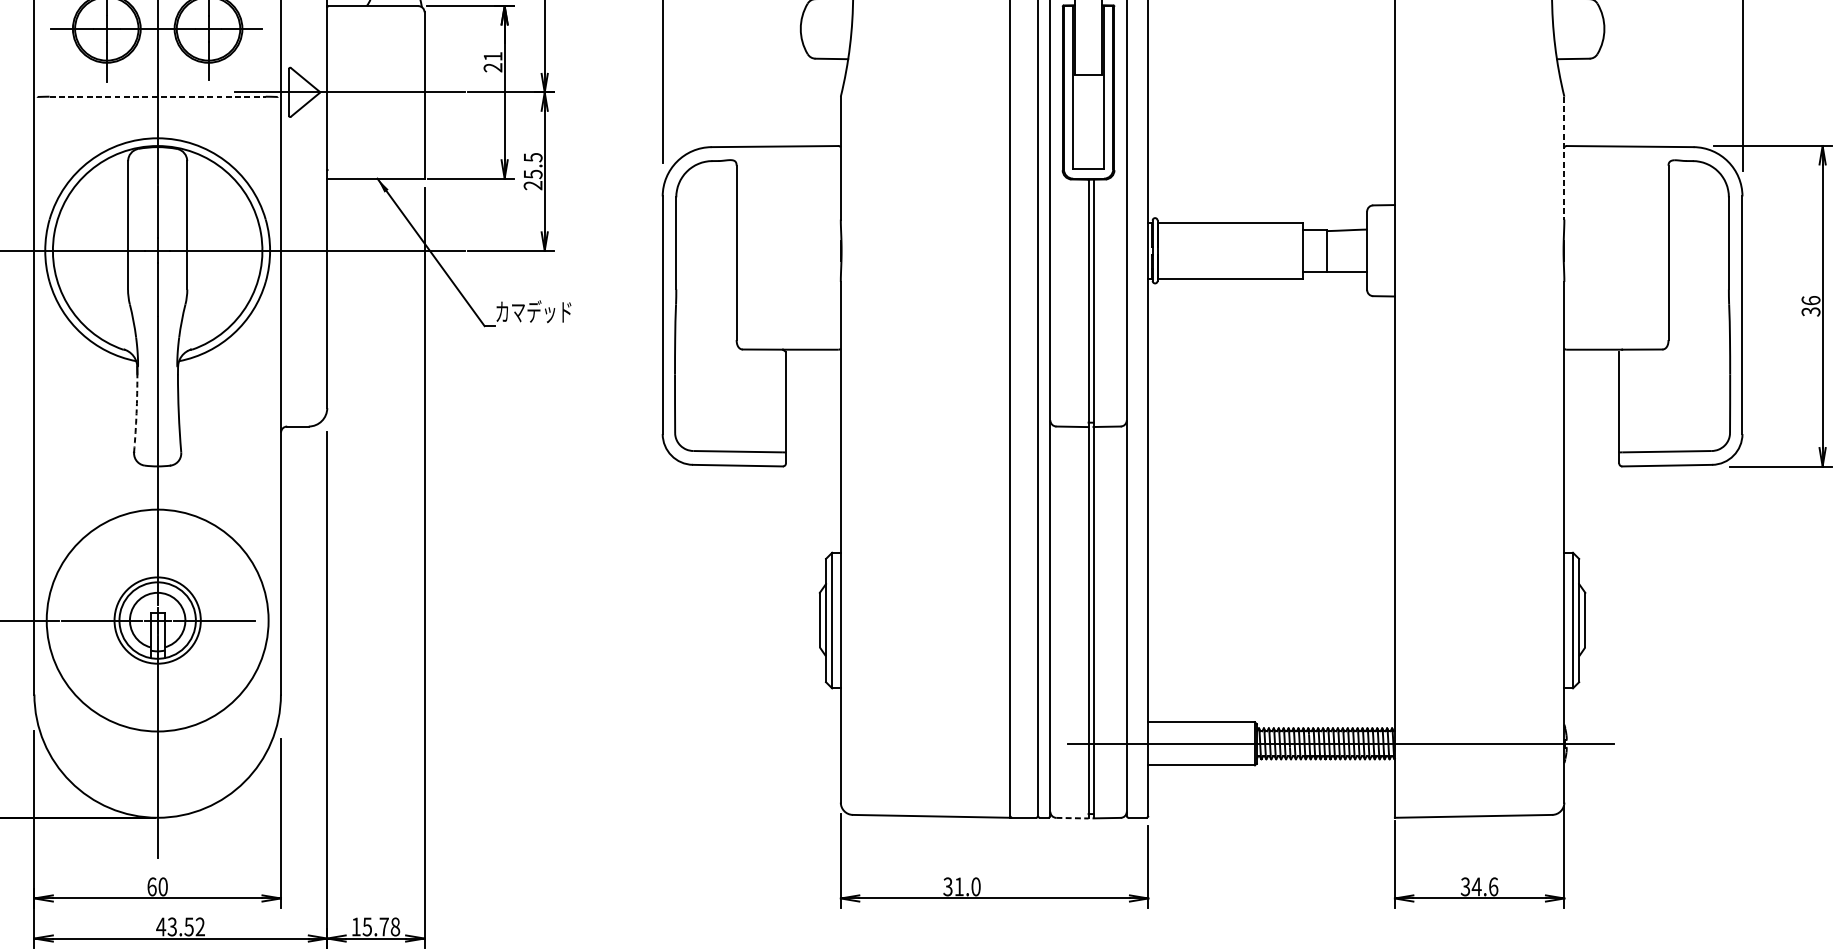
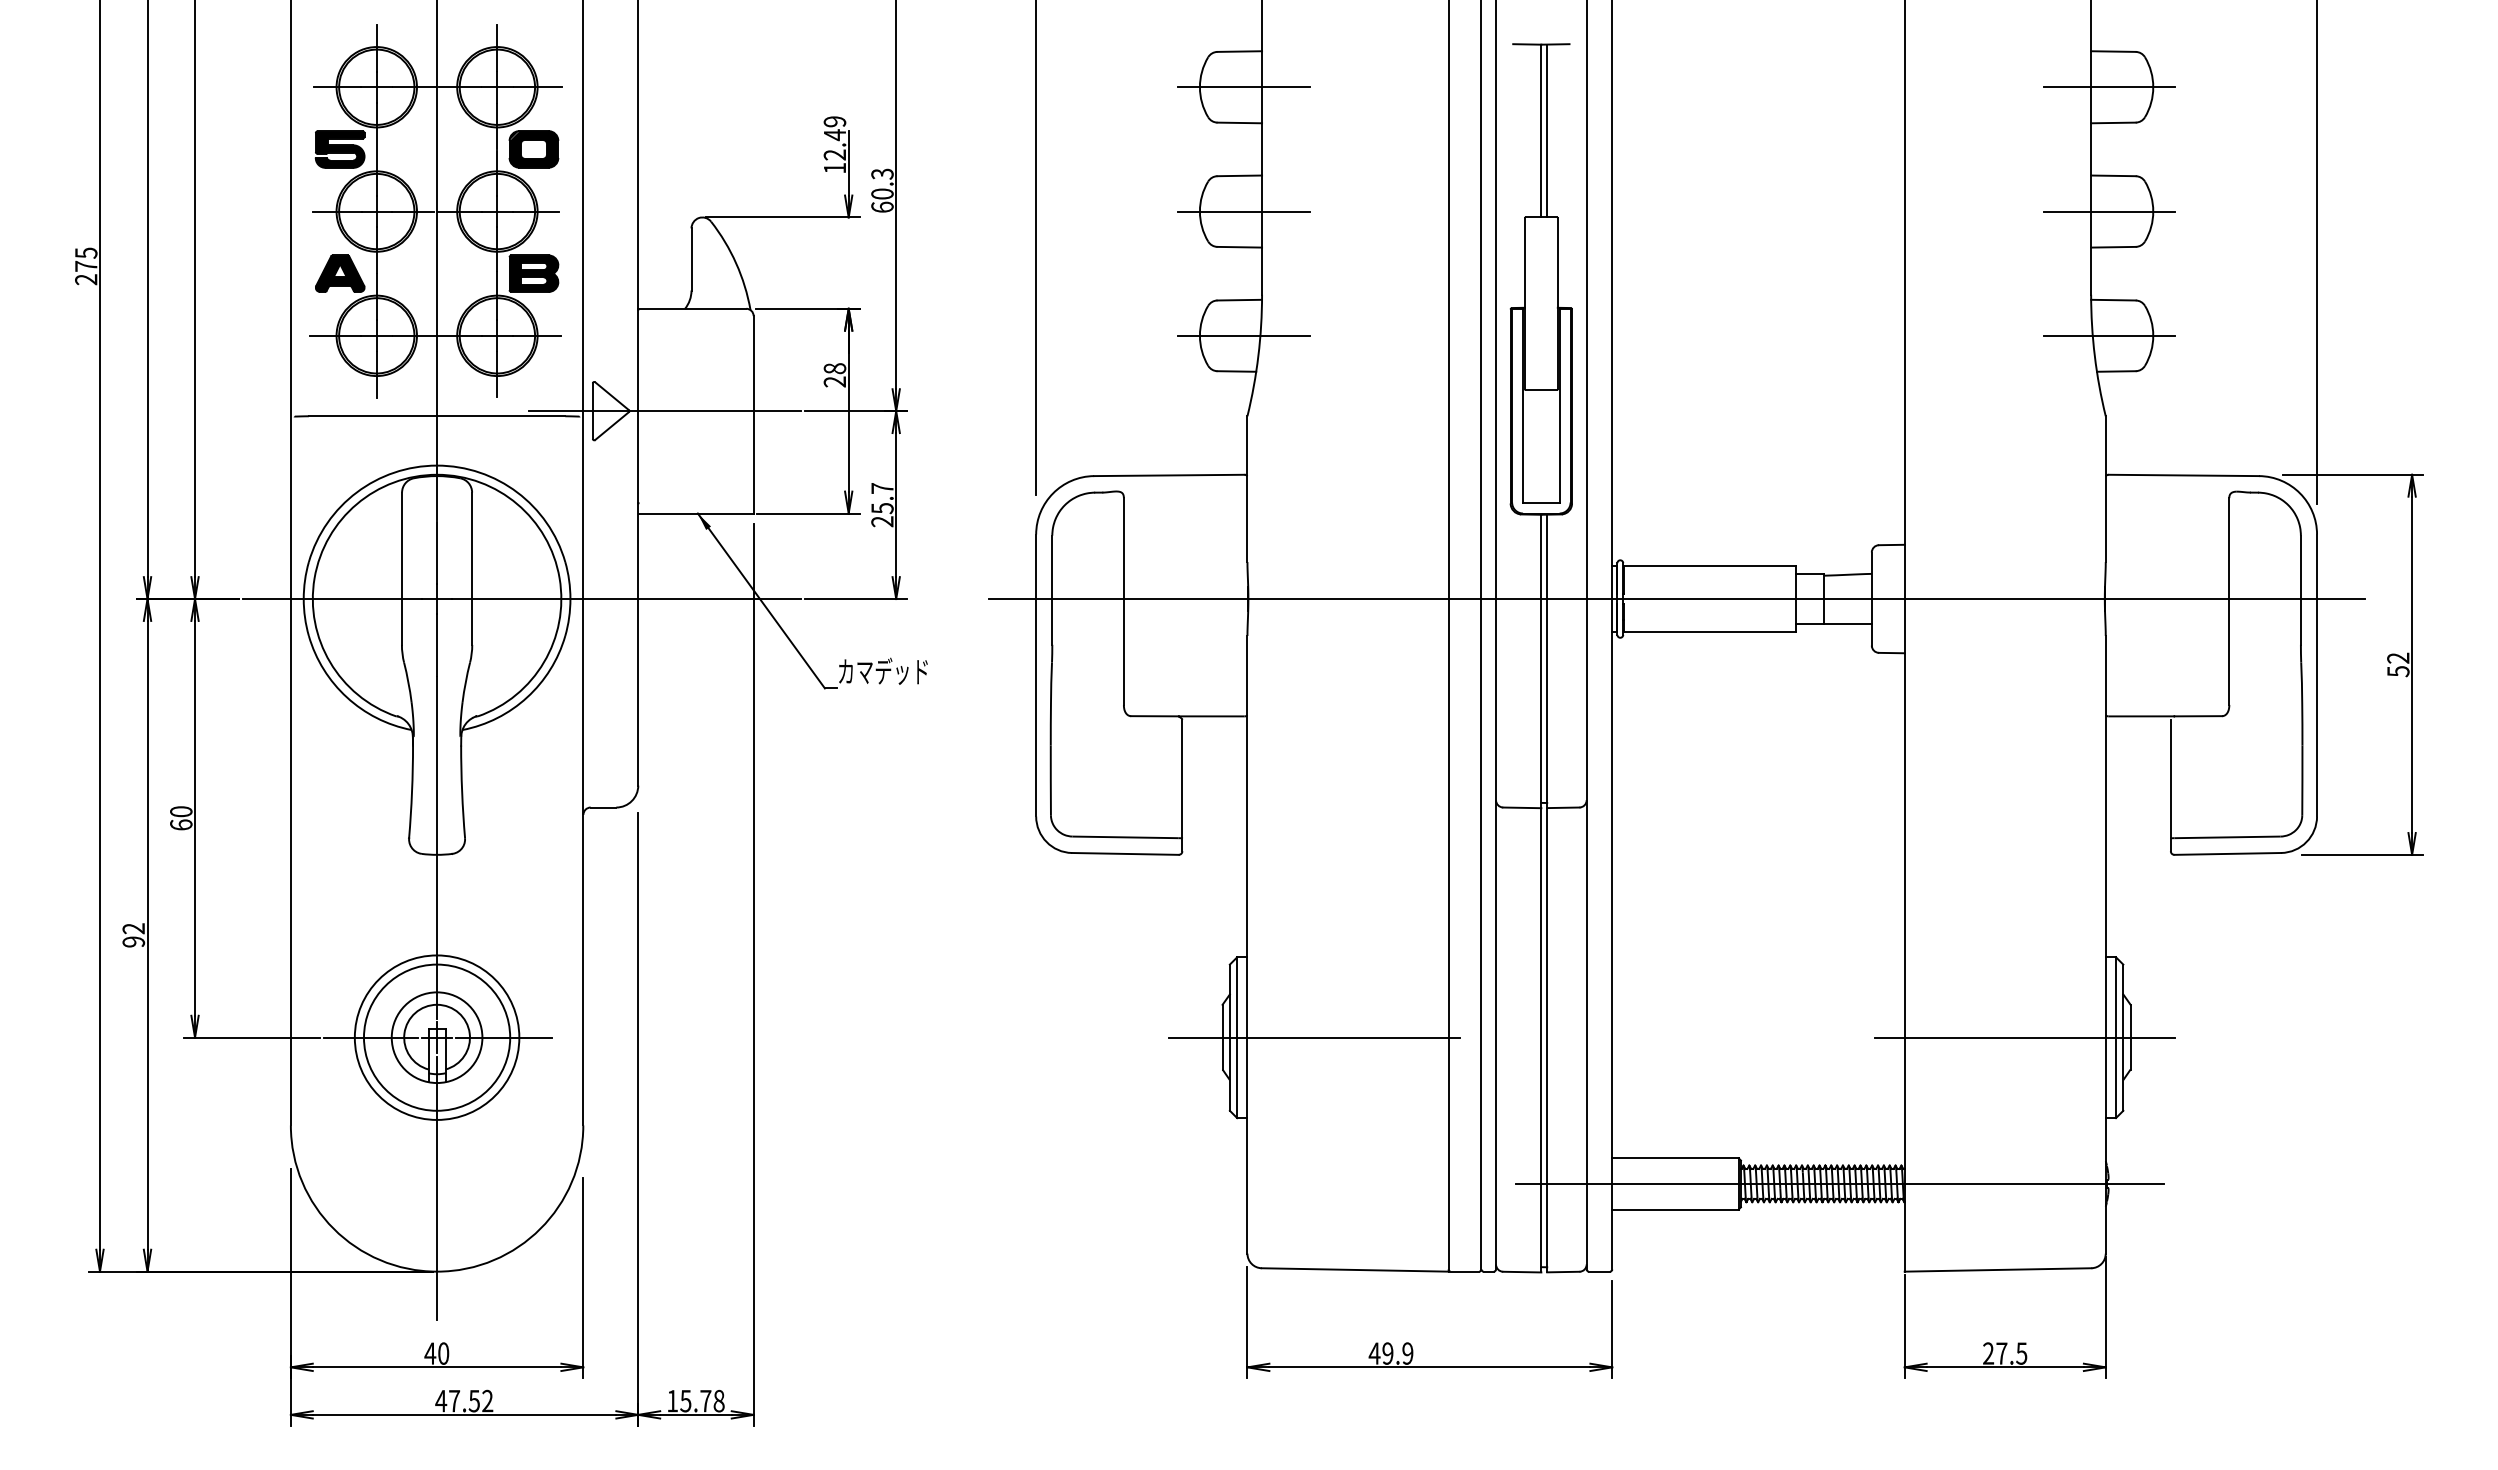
line: (837, 28) -> (1243, 335), added
line: (1567, 28) -> (2109, 335), added
text: (492, 56) -> (834, 368), 21 -> 28
line: (158, 96) -> (437, 416), dashed -> solid
text: (533, 157) -> (882, 488), 25.5 -> 25.7
line: (1564, 158) -> (2105, 489), dashed -> solid
line: (1202, 251) -> (1676, 599), added
text: (1811, 305) -> (2398, 664), 36 -> 52
arc: (136, 413) -> (412, 791), dashed -> solid
circle: (157, 620) -> (436, 1037), size x0.62
circle: (157, 620) -> (436, 1037), size x1.43
line: (897, 620) -> (1314, 1037), added
line: (1495, 620) -> (2024, 1037), added
line: (1072, 818) -> (1522, 1272), dashed -> solid
text: (152, 886) -> (430, 1353), 60 -> 40
text: (961, 886) -> (1390, 1353), 31.0 -> 49.9
text: (1479, 886) -> (2005, 1353), 34.6 -> 27.5
text: (172, 926) -> (454, 1400), 43.52 -> 47.52

